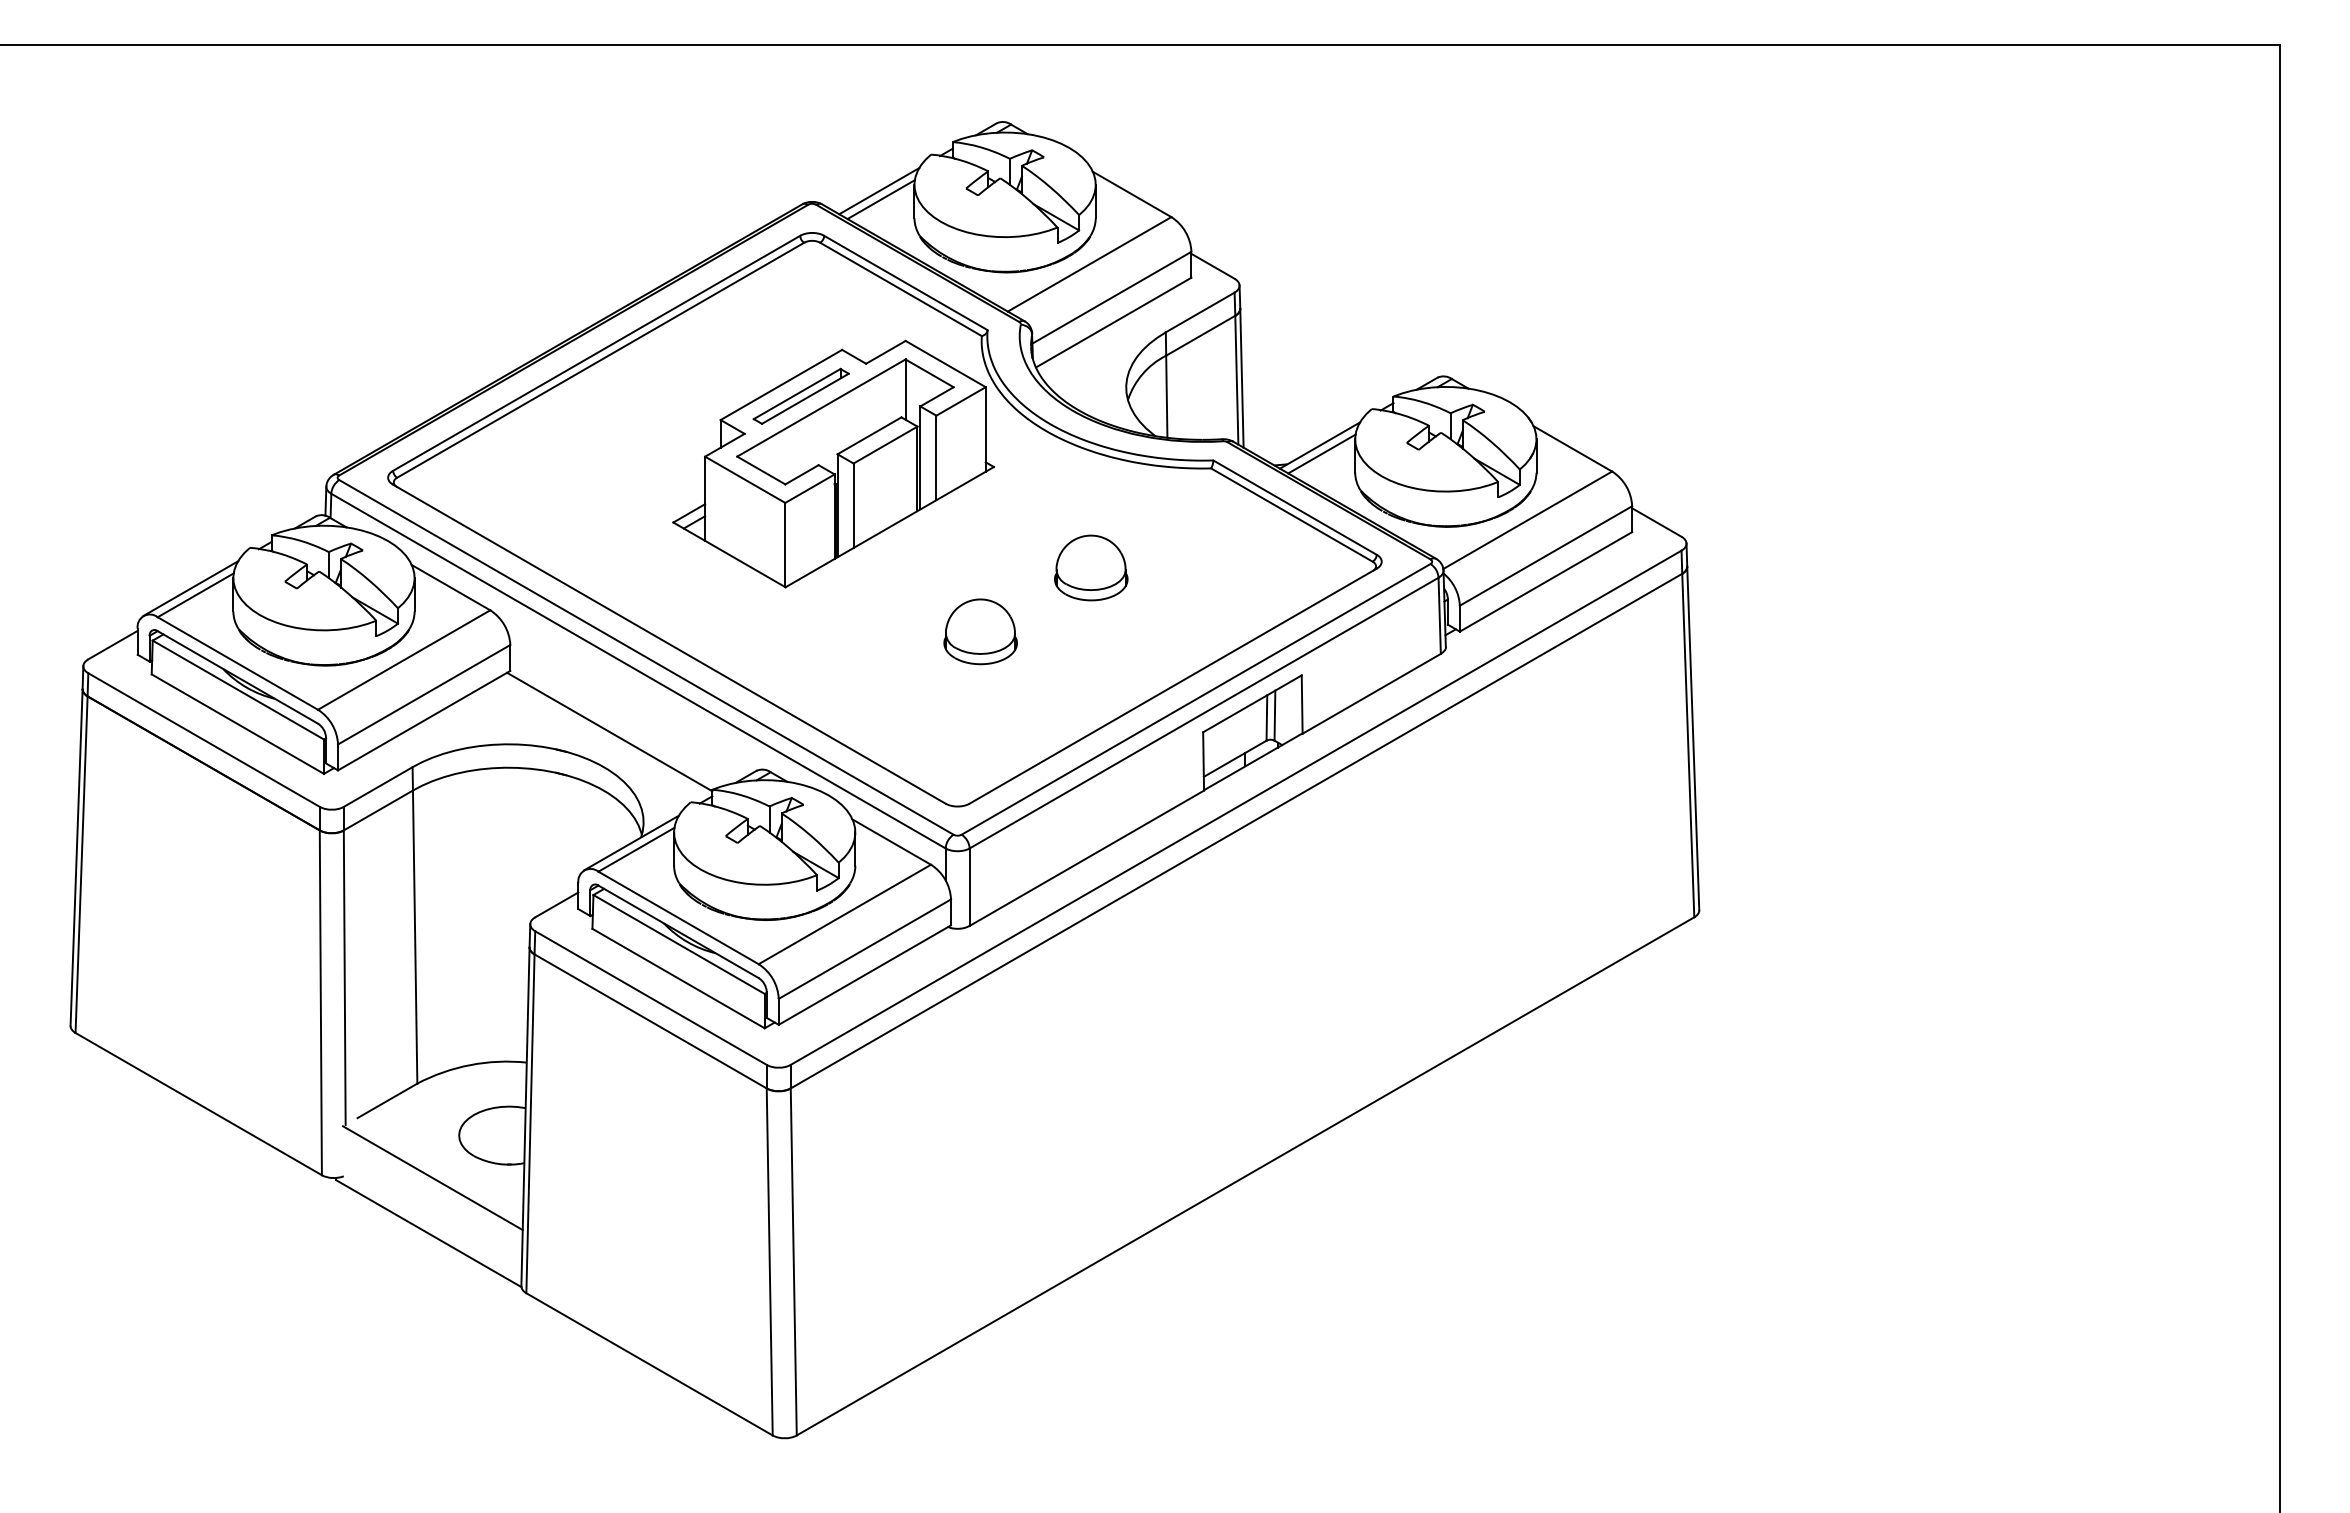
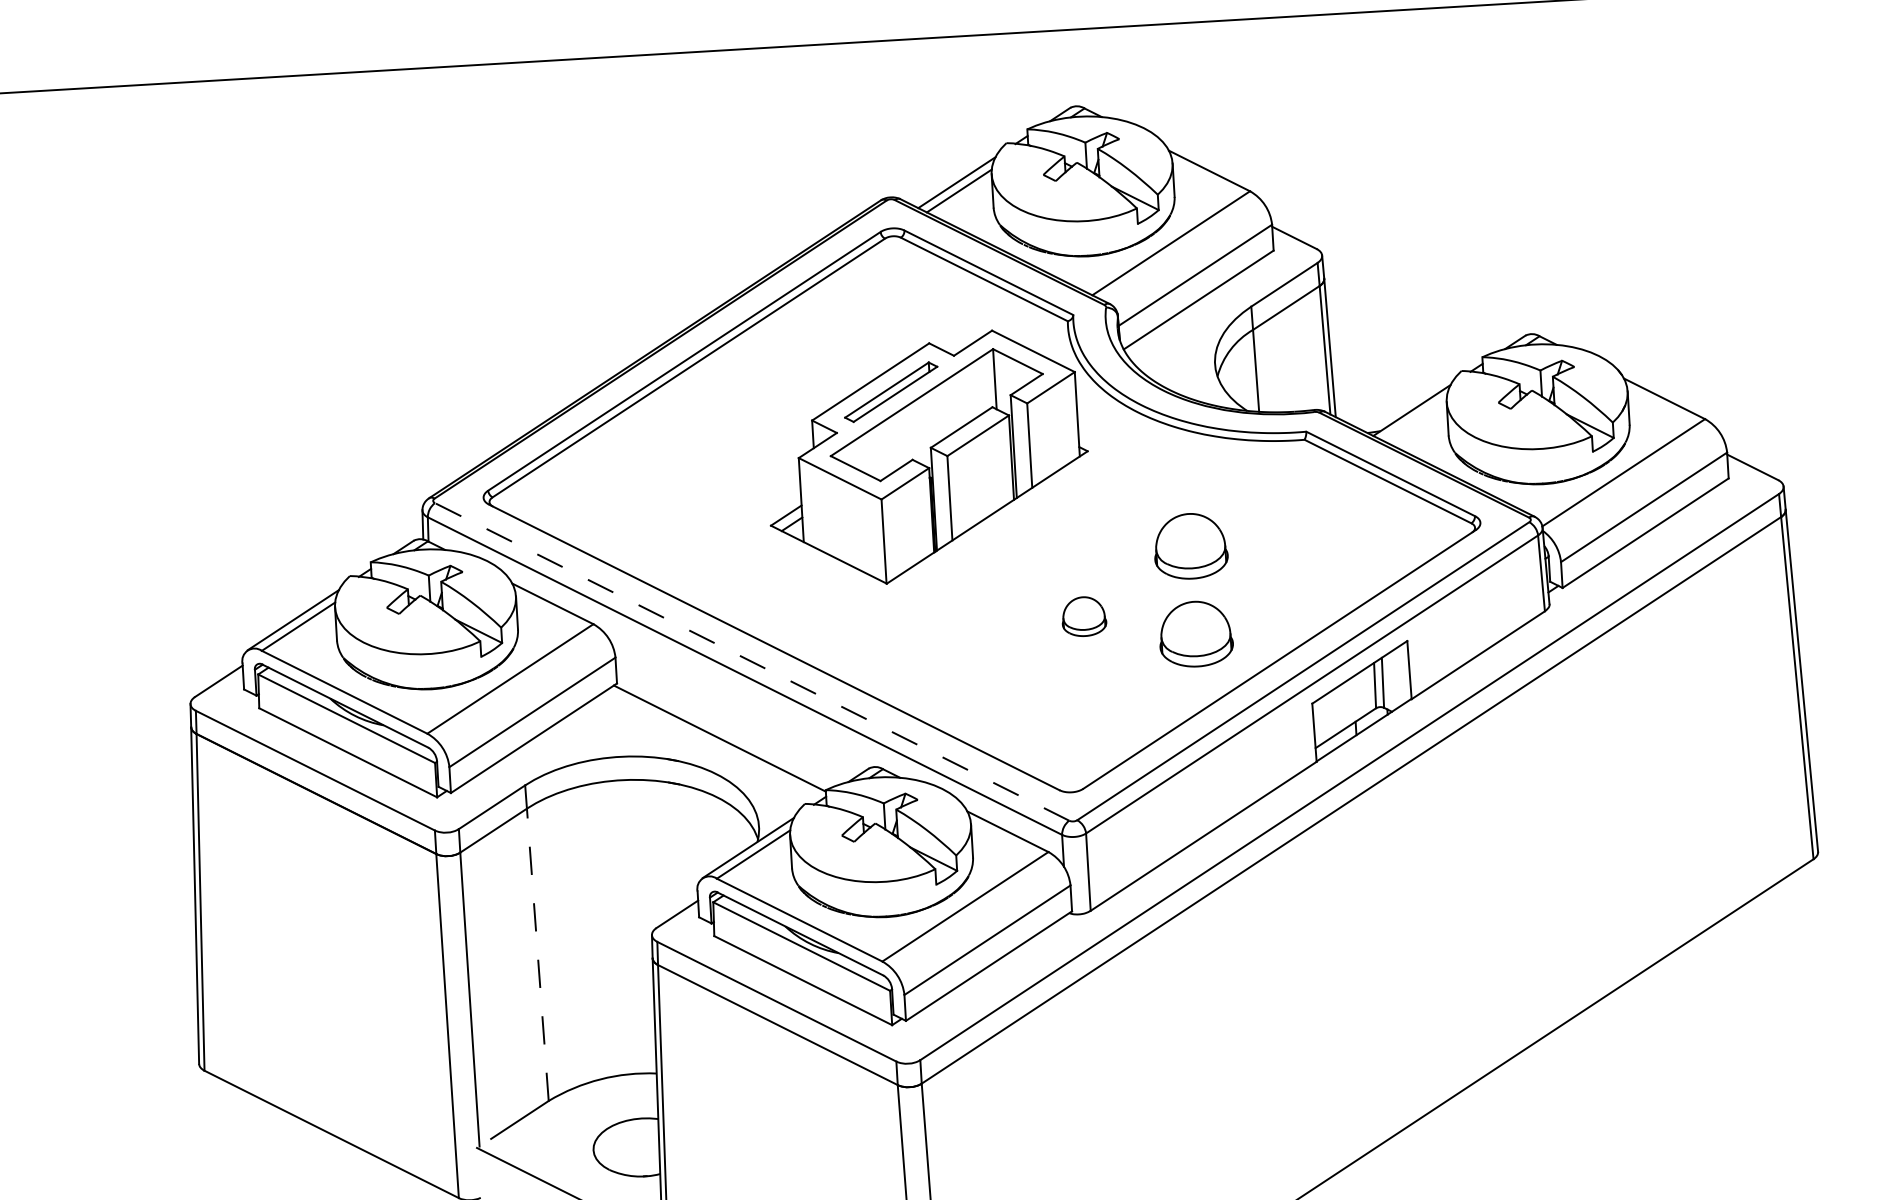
line: (1321, 453) -> (1413, 418), removed
part: (980, 631) -> (1084, 616), size x0.6
part: (1091, 655) -> (1196, 633), added
line: (646, 657) -> (752, 662), solid -> dashed
line: (415, 937) -> (538, 955), solid -> dashed

